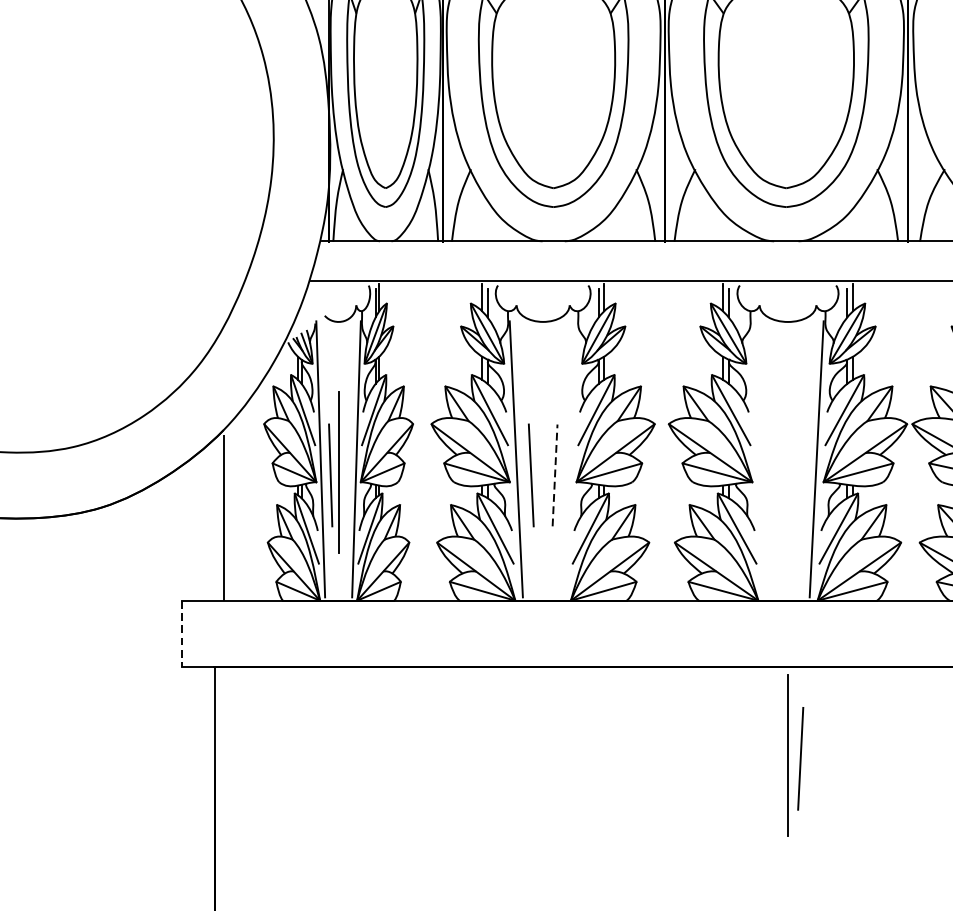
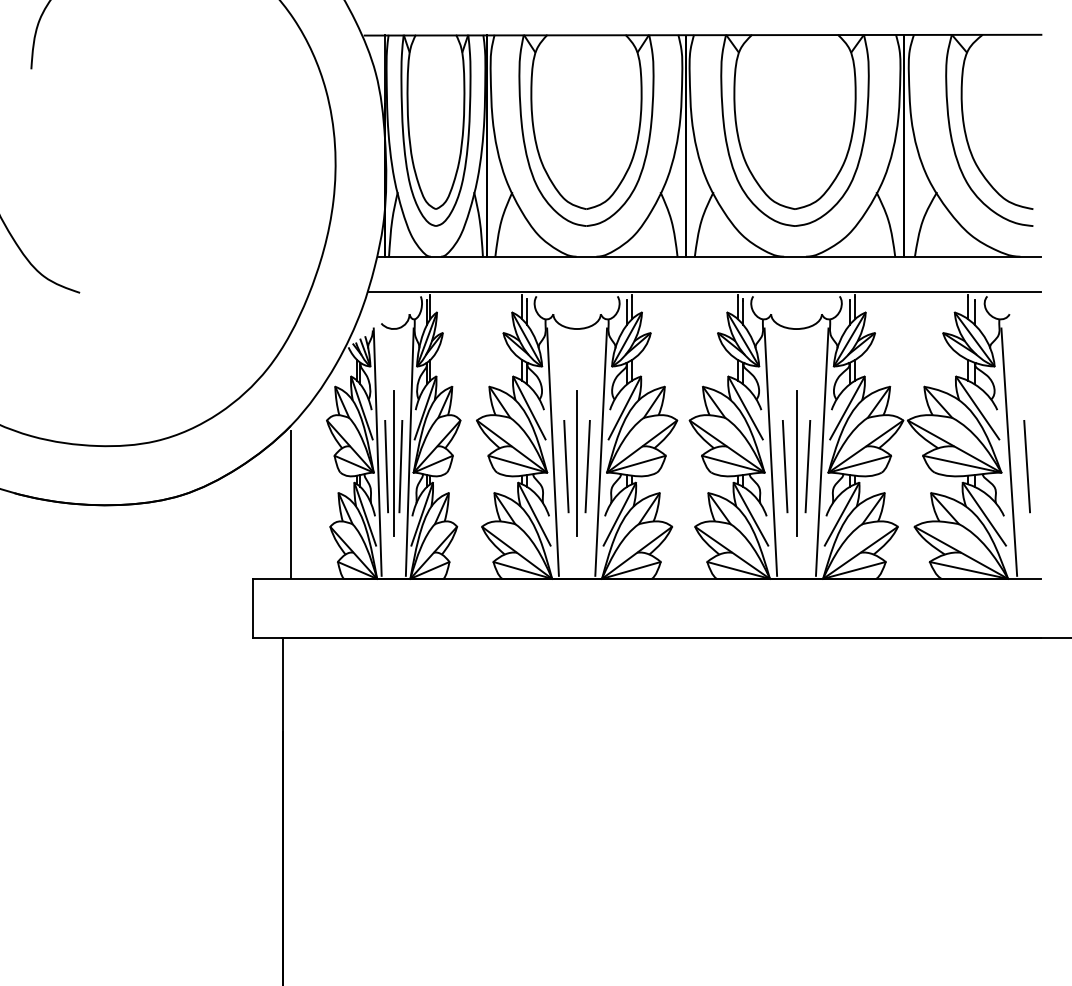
line: (570, 458) -> (601, 451), added
line: (758, 458) -> (770, 451), added
line: (543, 471) -> (577, 463), added
line: (346, 475) -> (400, 466), added
line: (554, 475) -> (587, 466), dashed -> solid
line: (774, 475) -> (784, 466), added
line: (182, 633) -> (253, 608), dashed -> solid
part: (795, 755) -> (803, 463), moved

